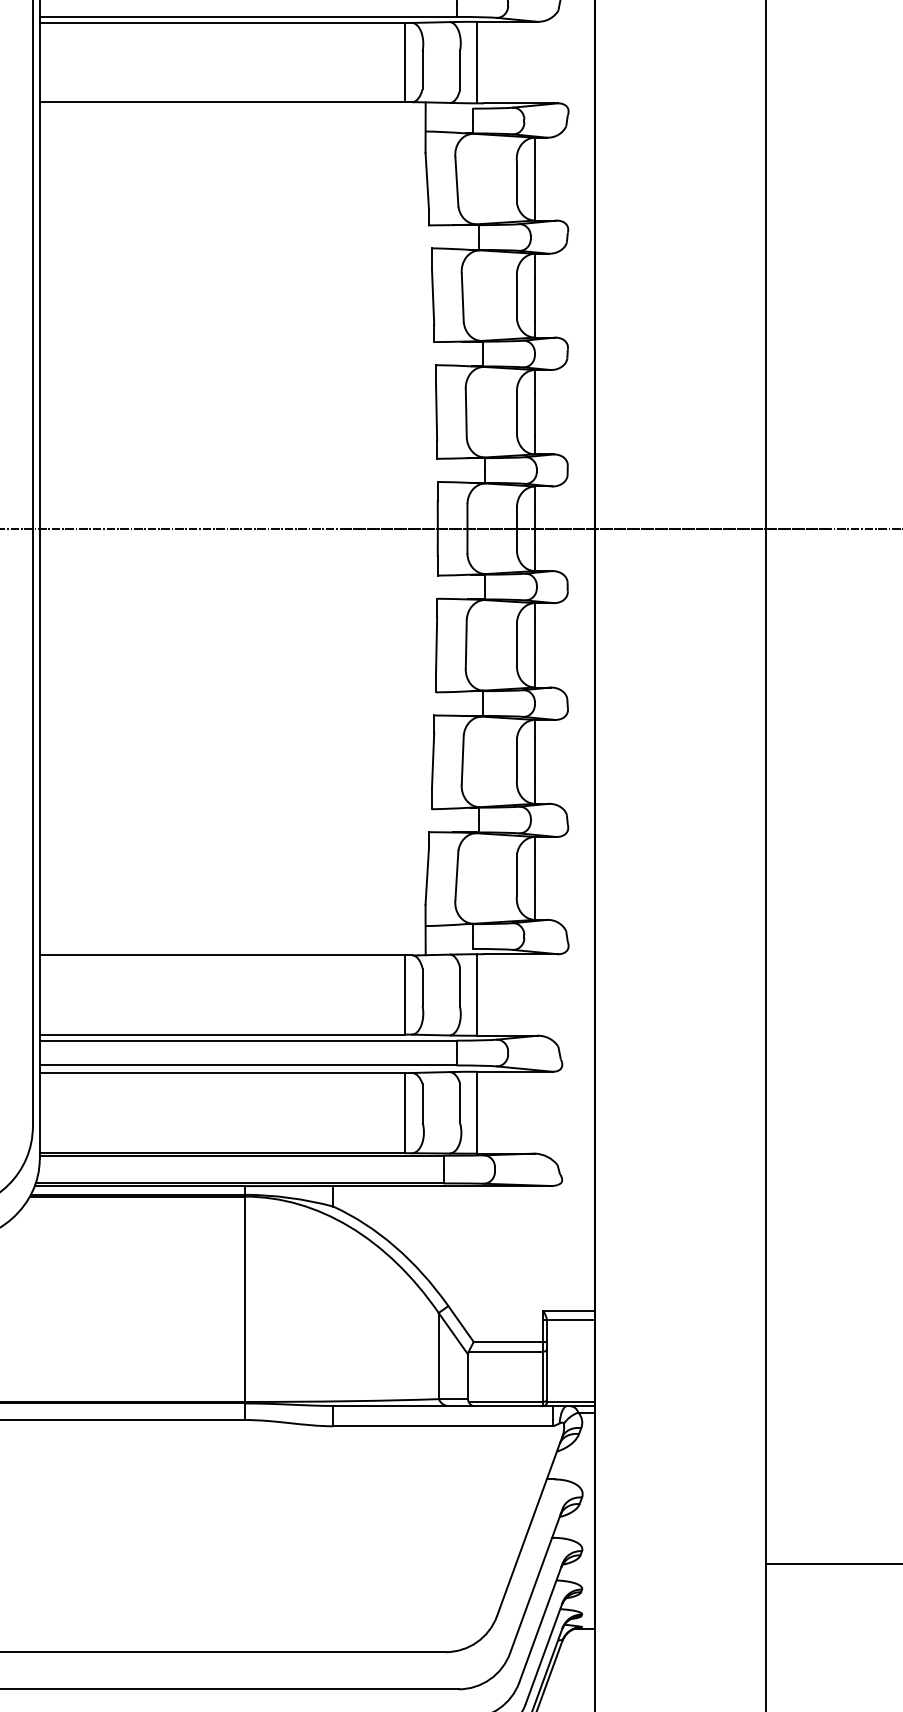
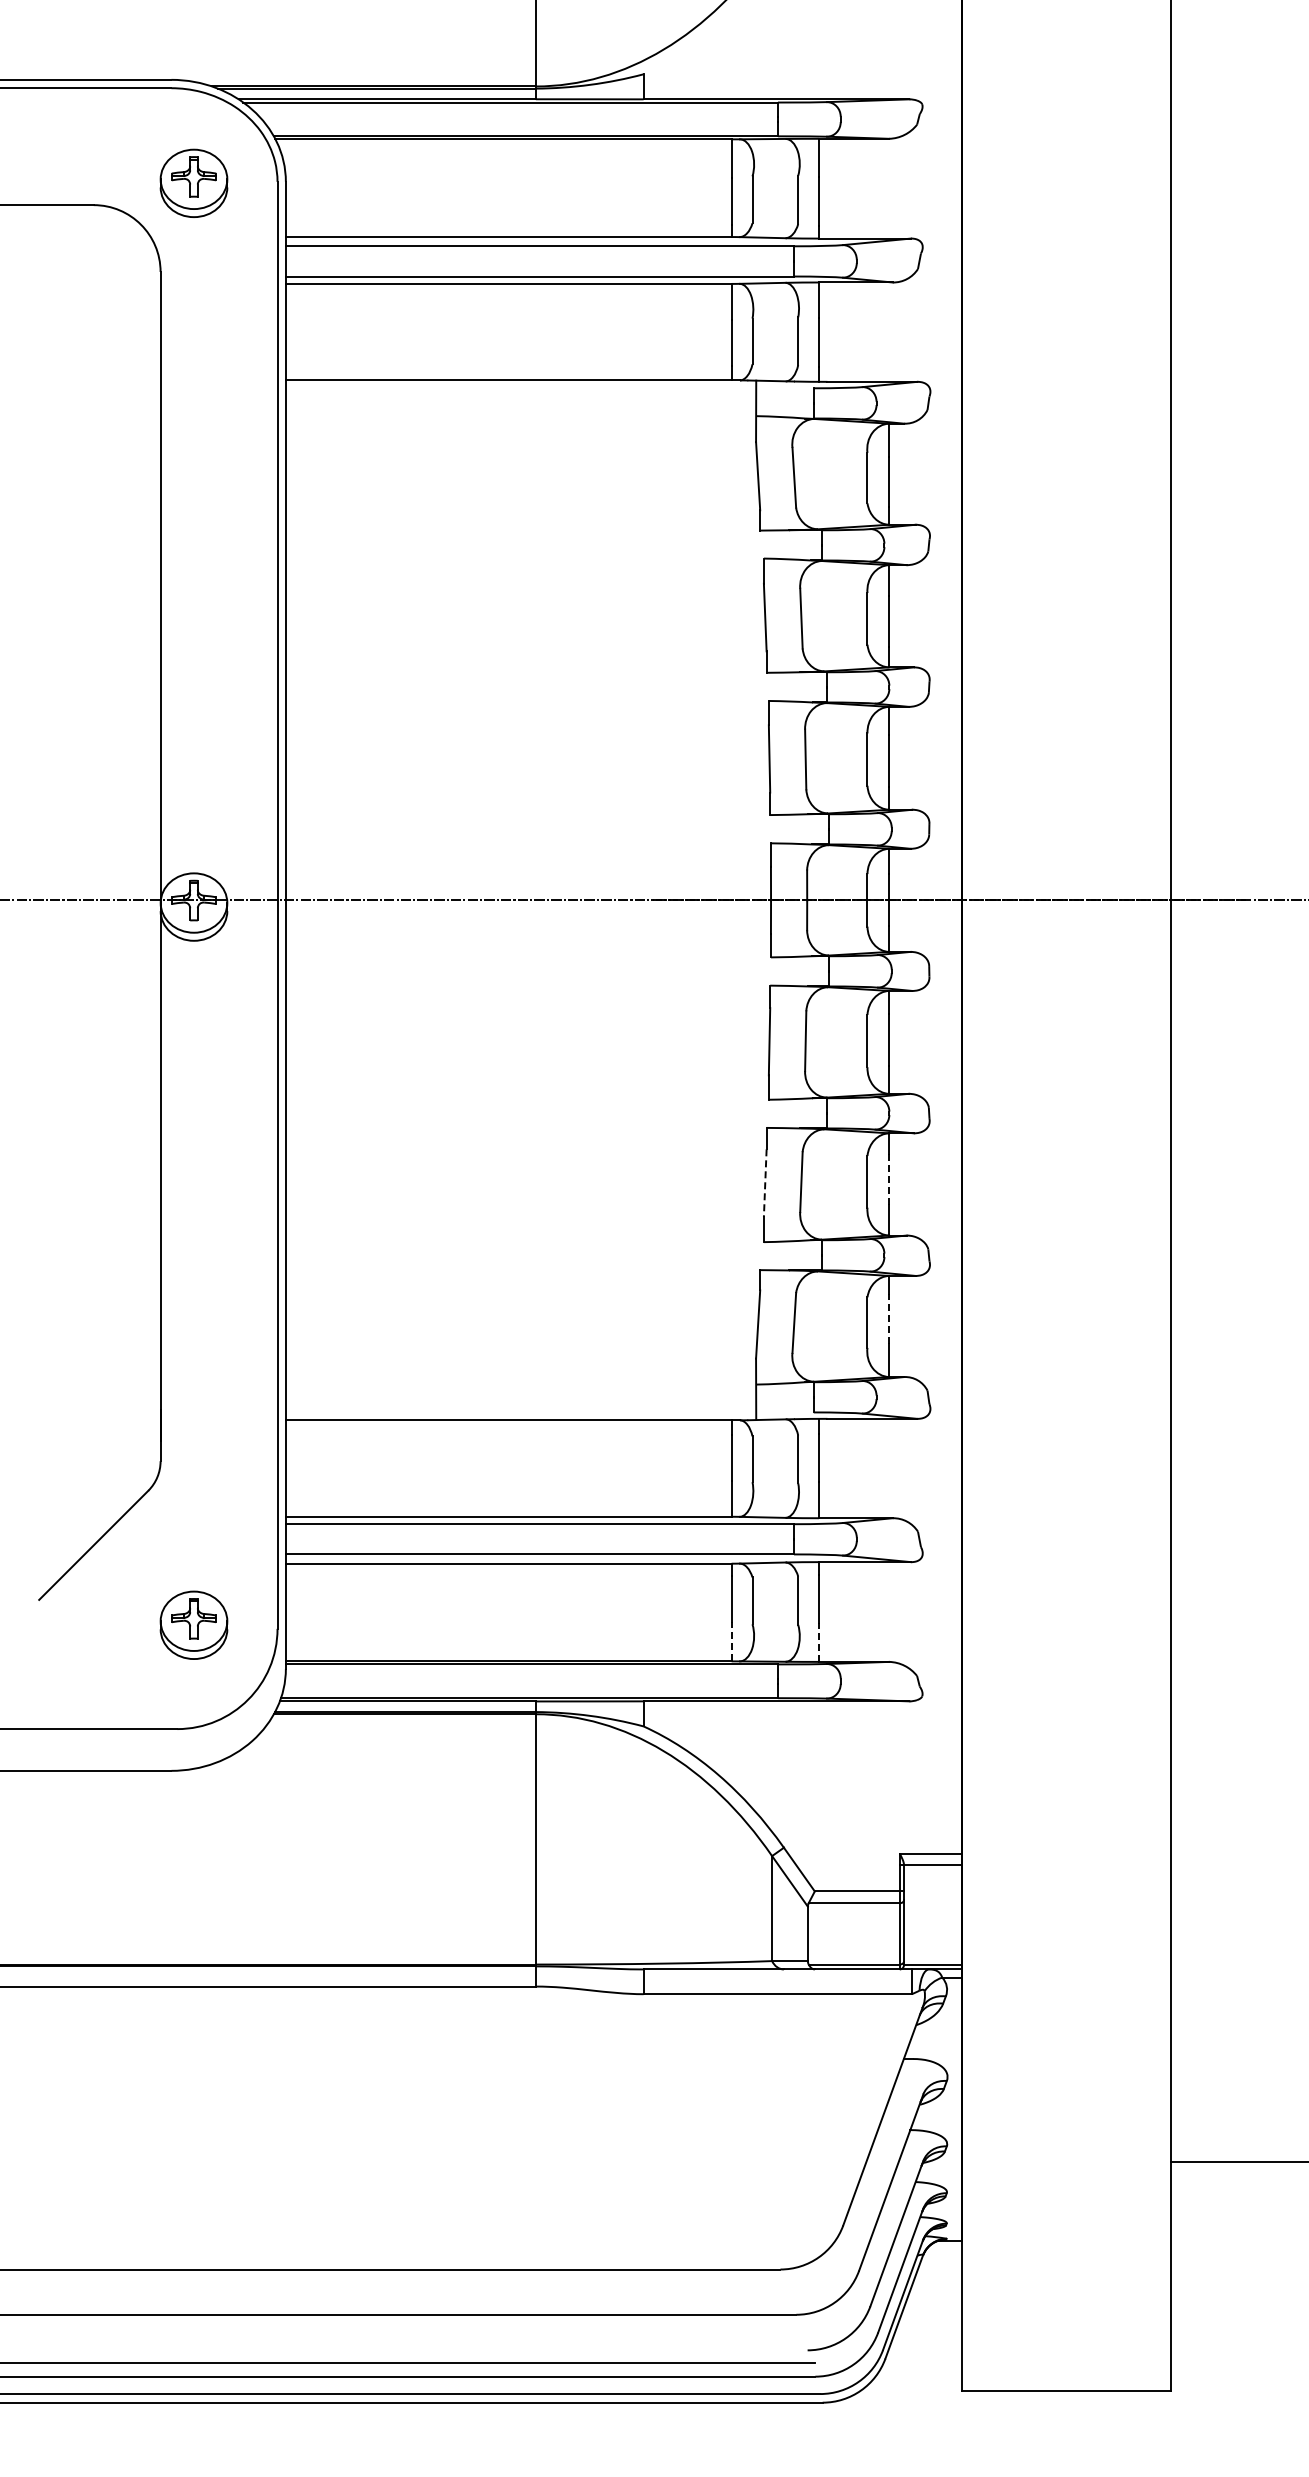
line: (535, 757) -> (889, 1179), solid -> dashed
line: (433, 761) -> (765, 1183), solid -> dashed
line: (535, 871) -> (889, 1318), solid -> dashed
line: (405, 1136) -> (731, 1641), solid -> dashed
line: (477, 1137) -> (819, 1642), solid -> dashed

